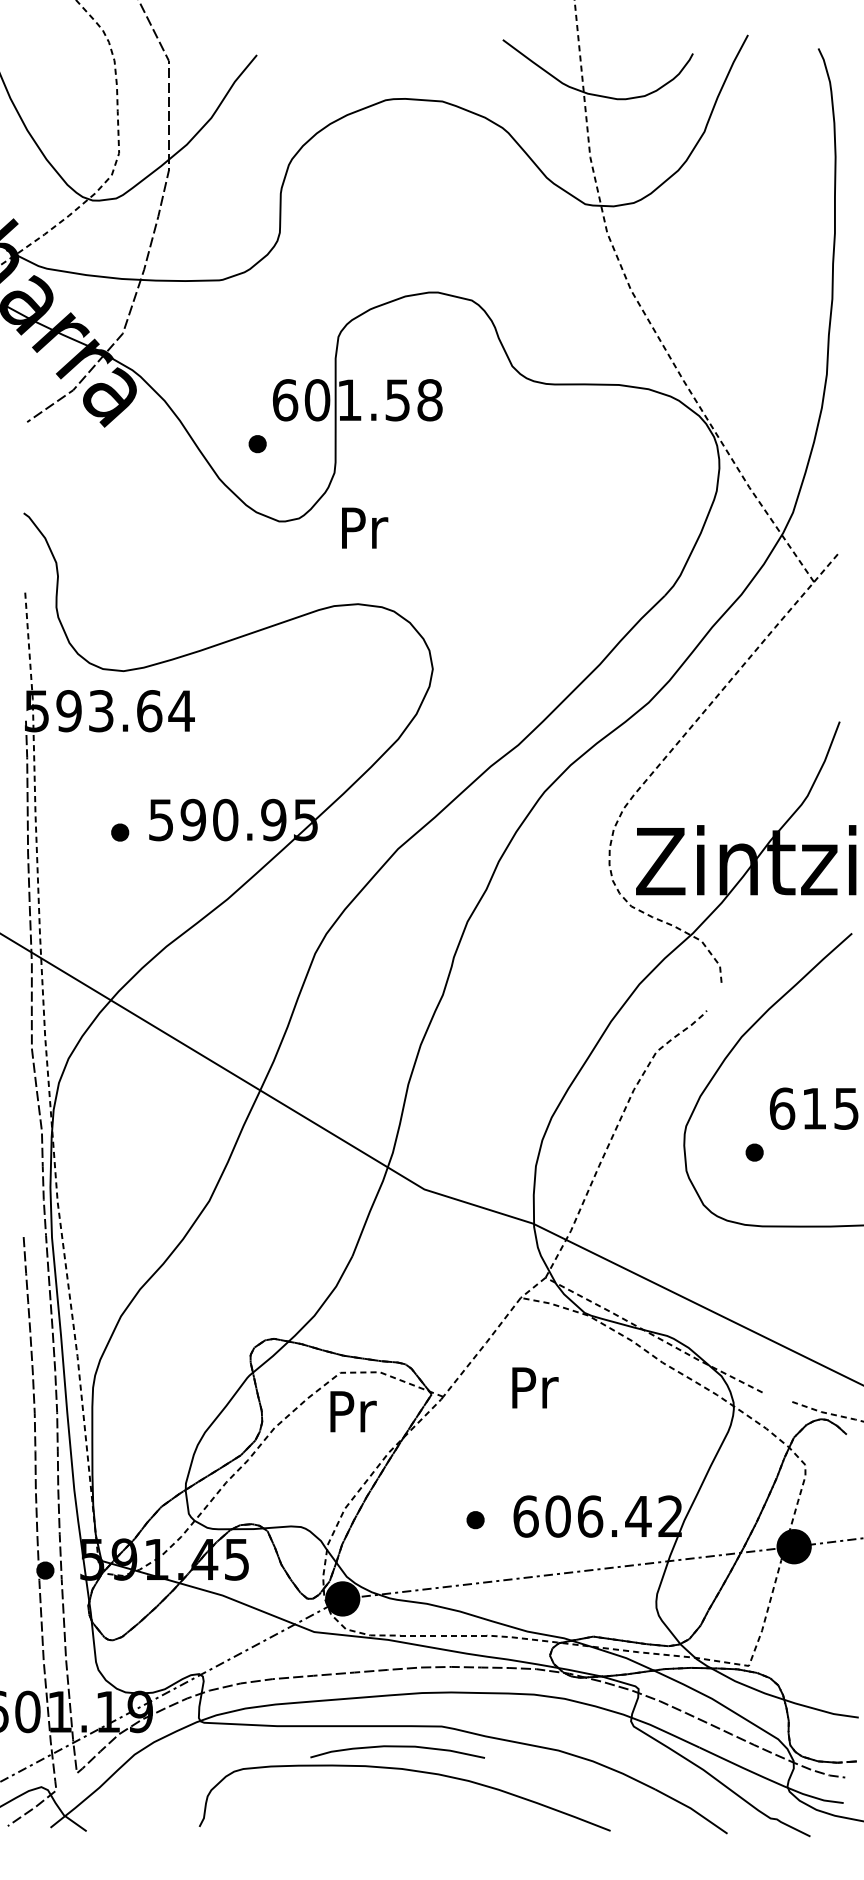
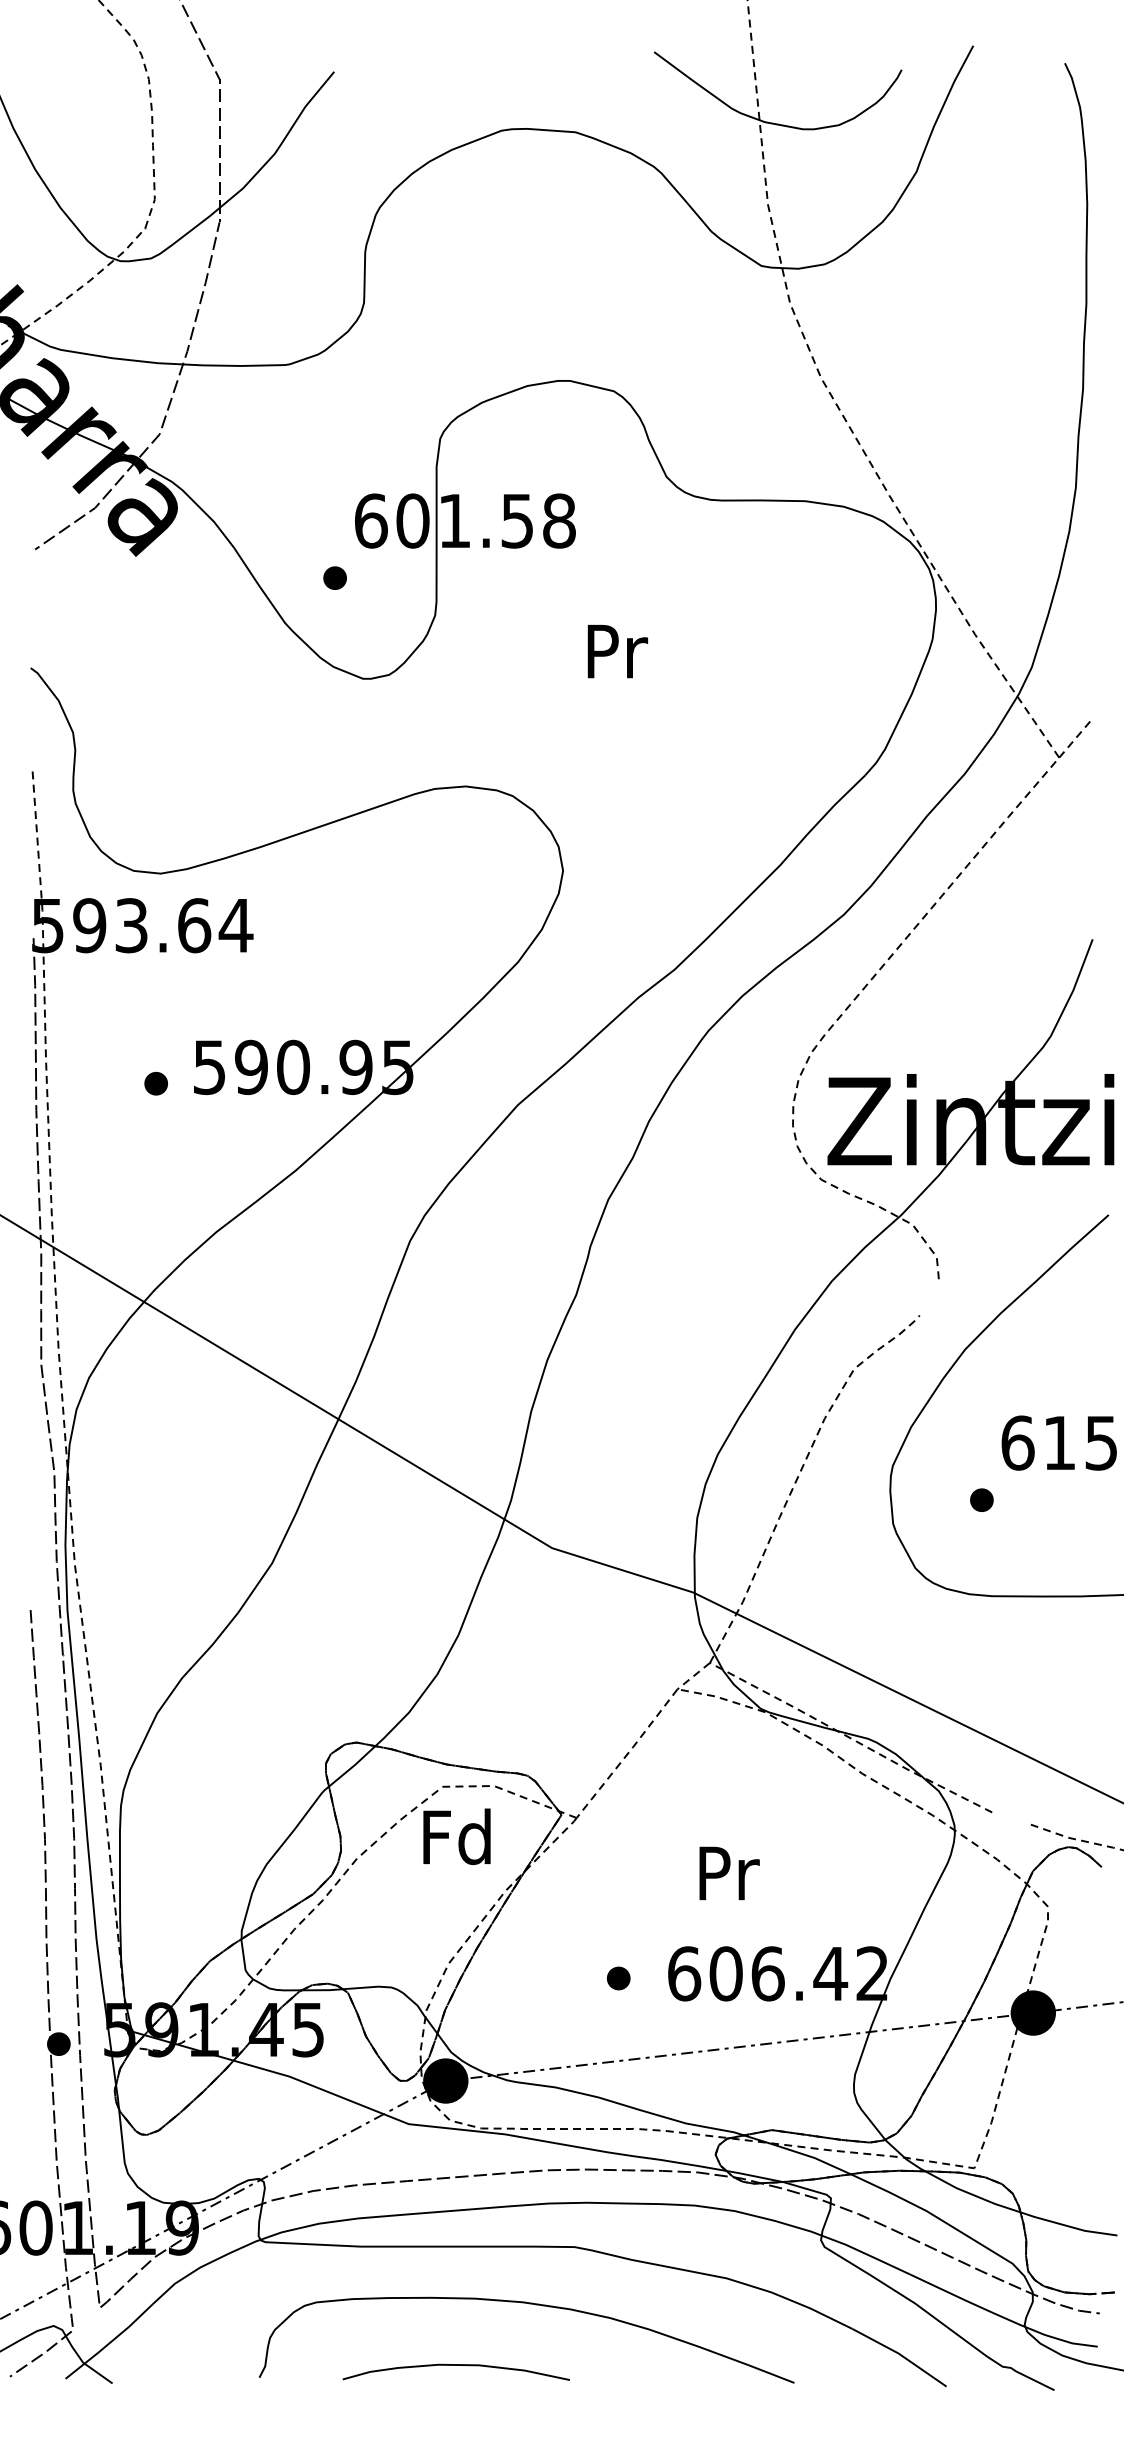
text: (364, 528) -> (617, 651), moved
text: (535, 1387) -> (729, 1873), moved
text: (350, 1411) -> (456, 1836), Pr -> Fd
curve: (397, 1746) -> (455, 2365), moved

